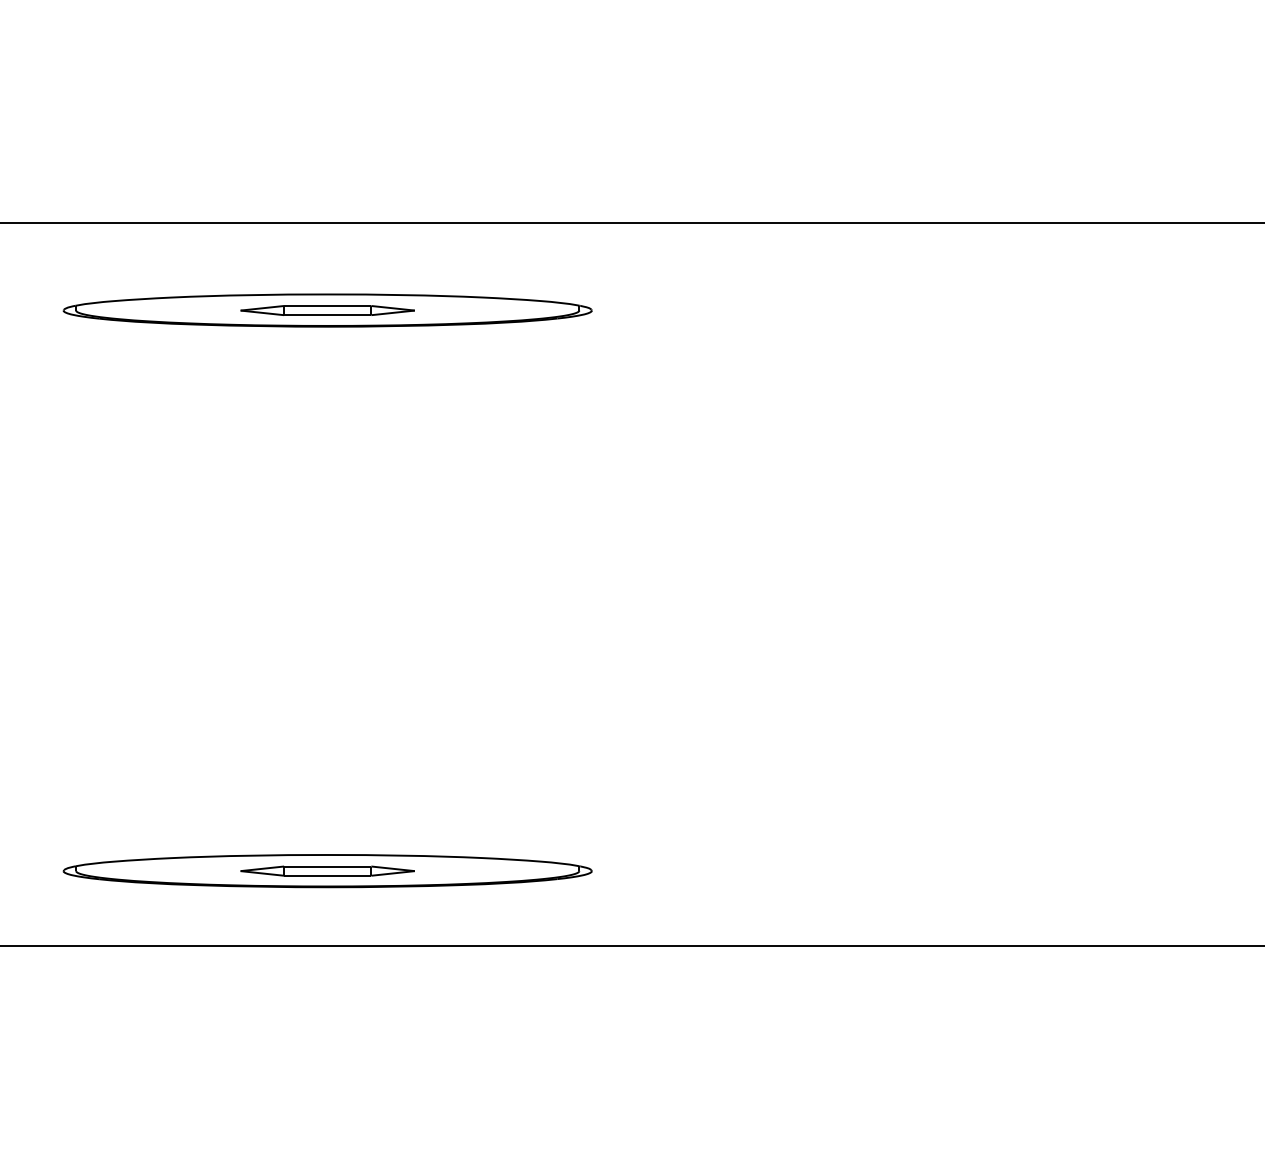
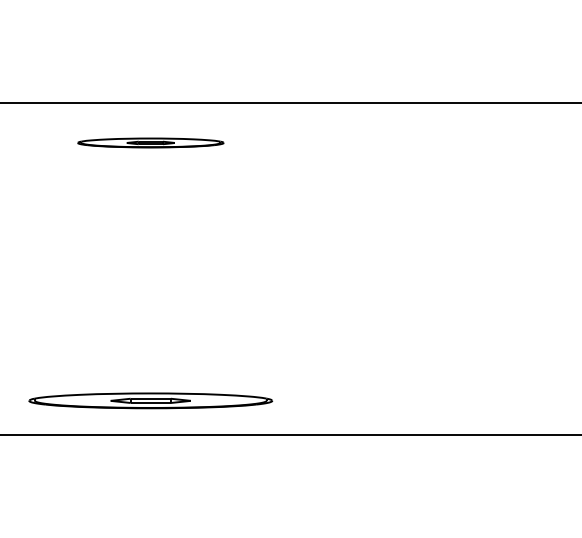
part: (327, 309) -> (150, 142), size x0.6

